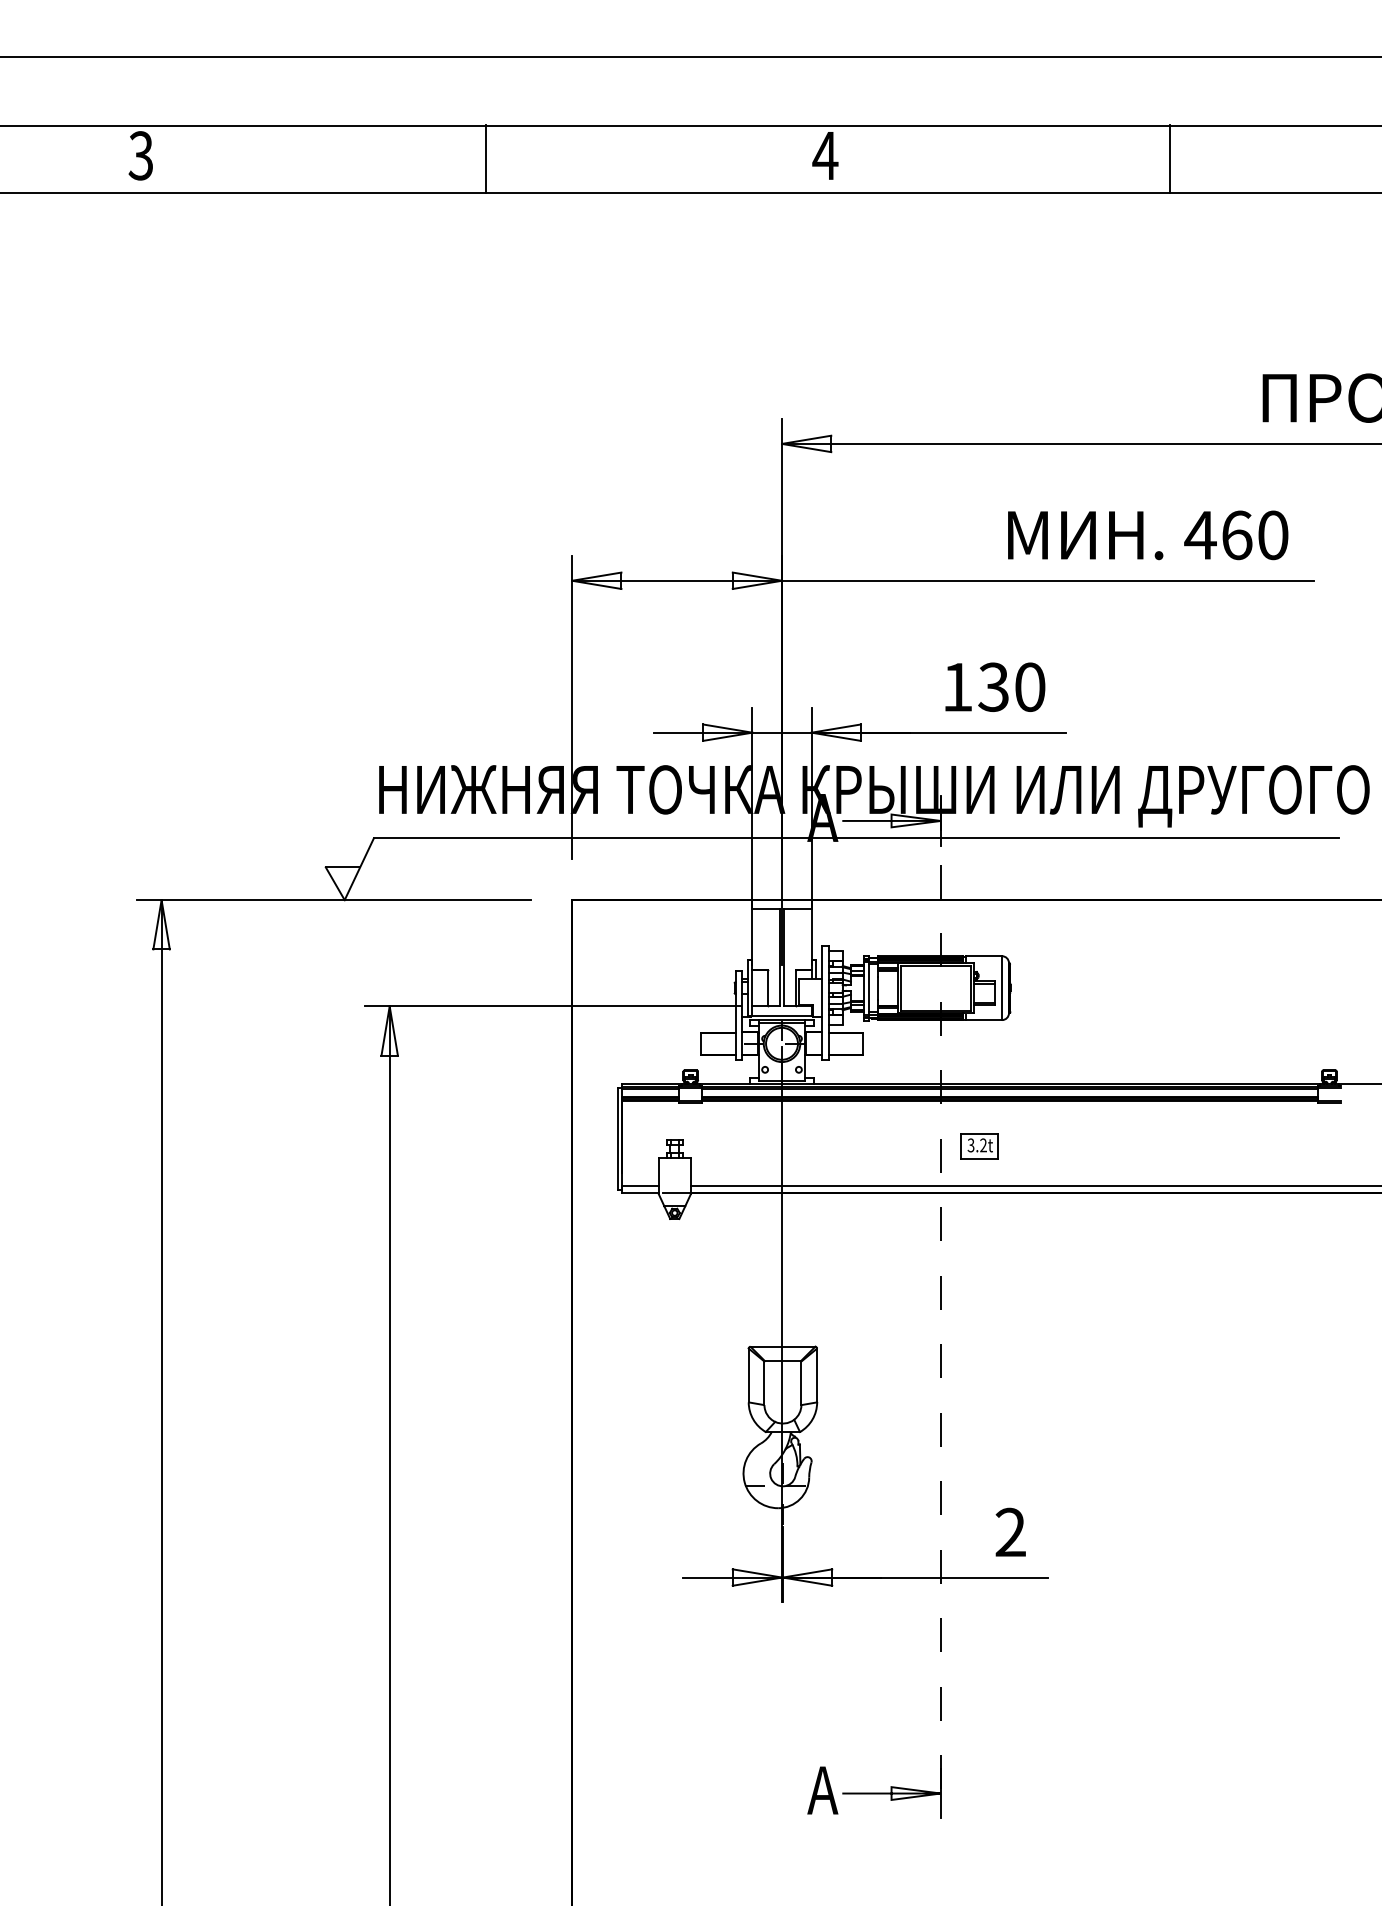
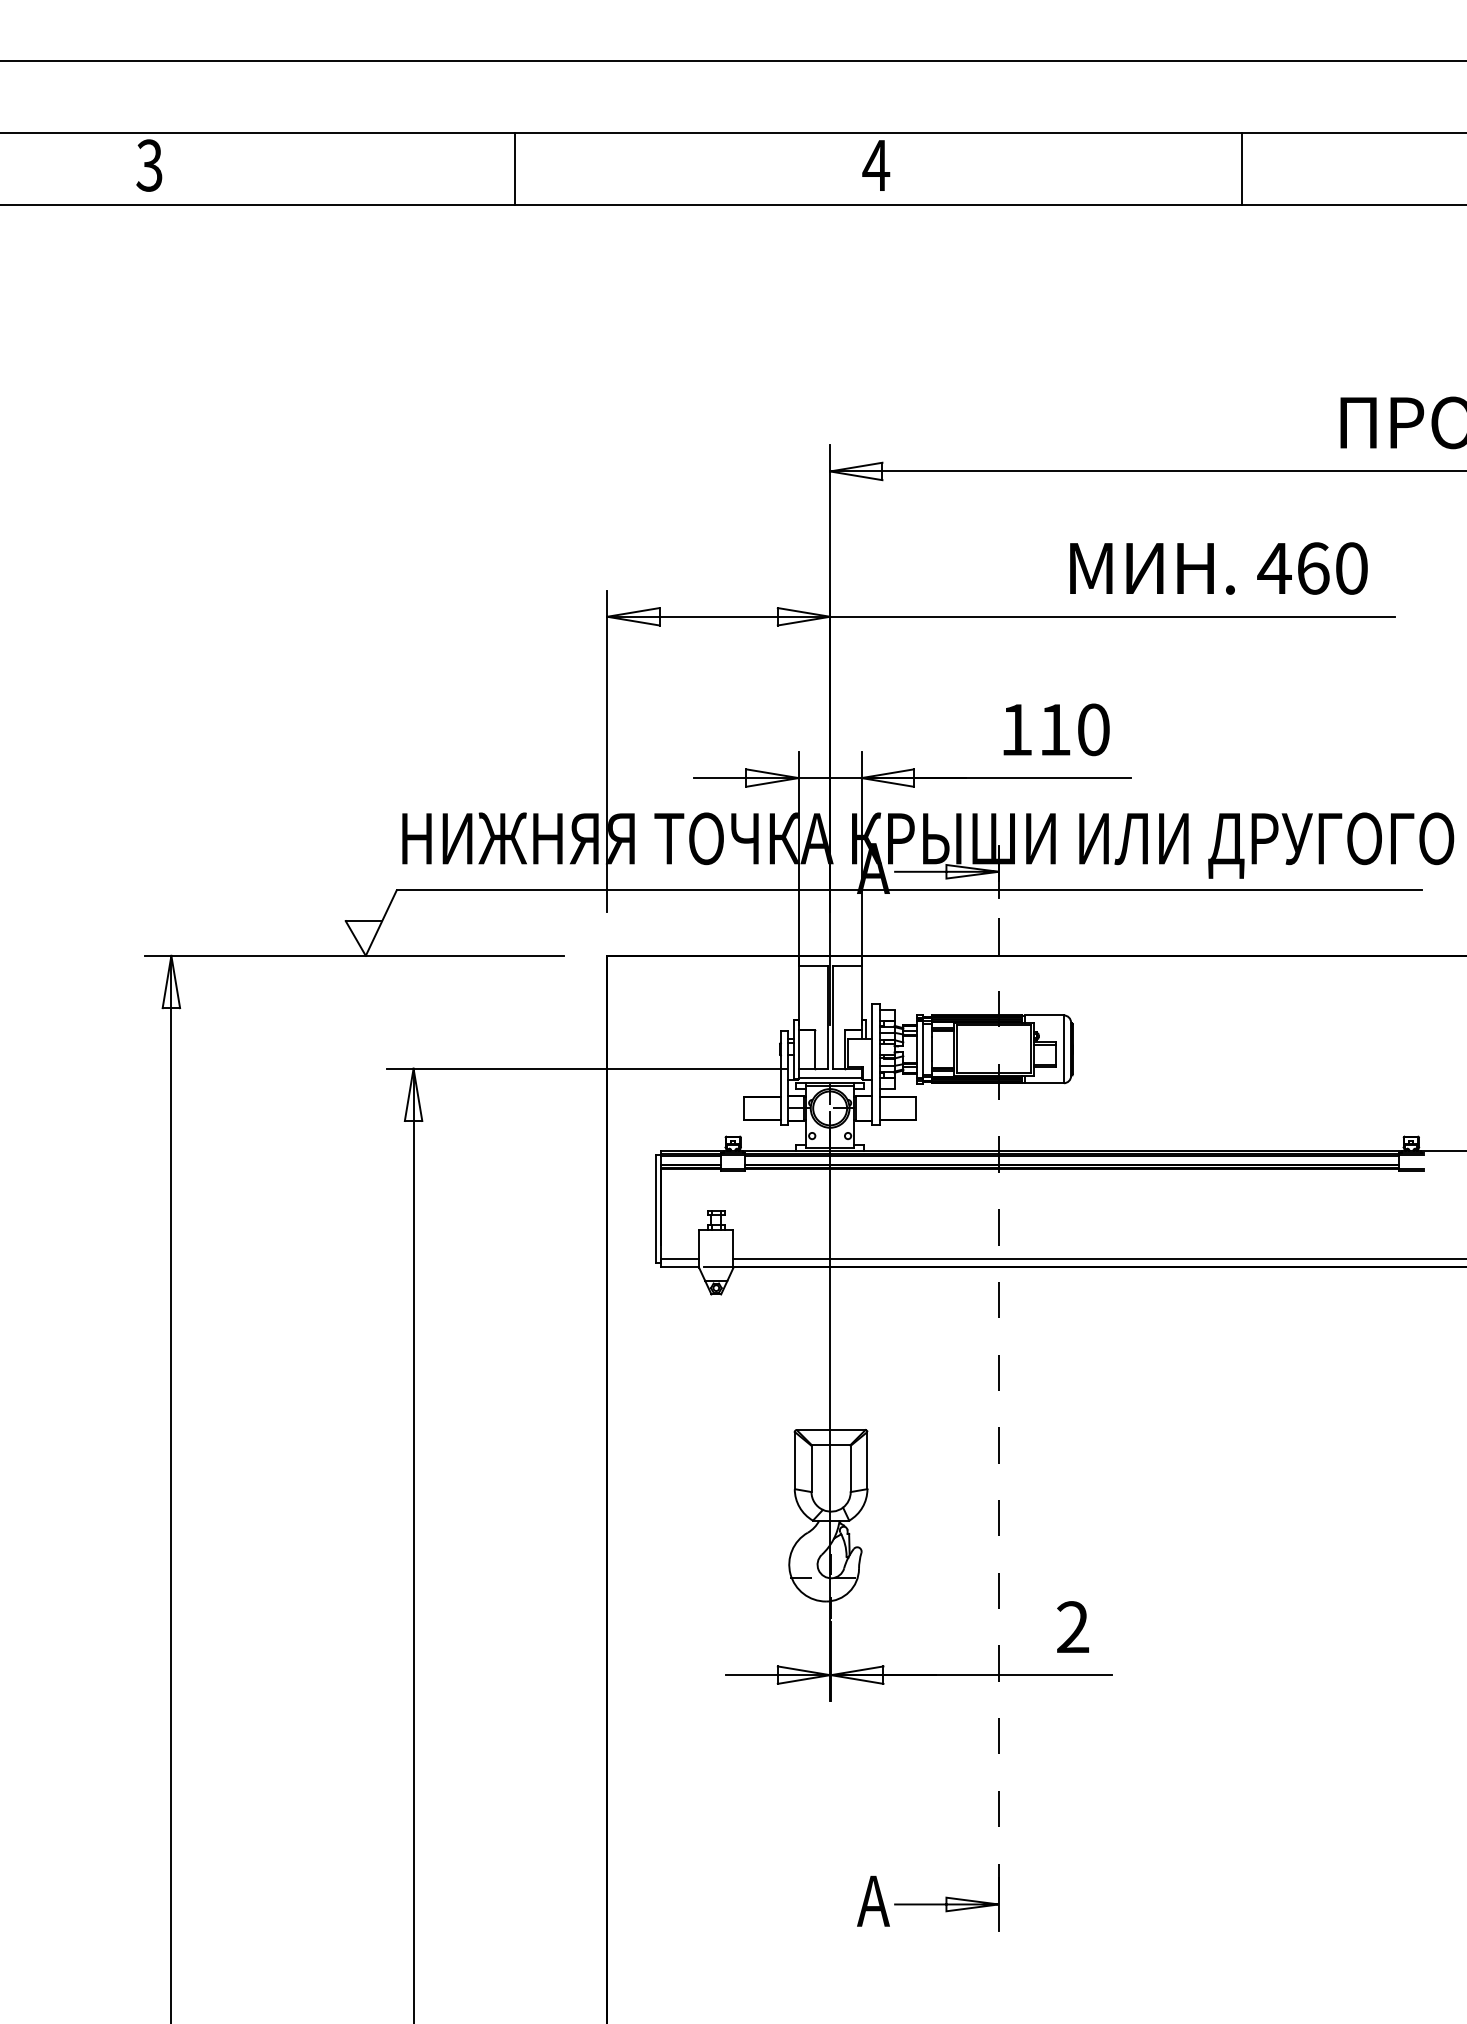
text: (993, 686) -> (1054, 729), 130 -> 110
part: (979, 1146) -> (1039, 1217), removed

